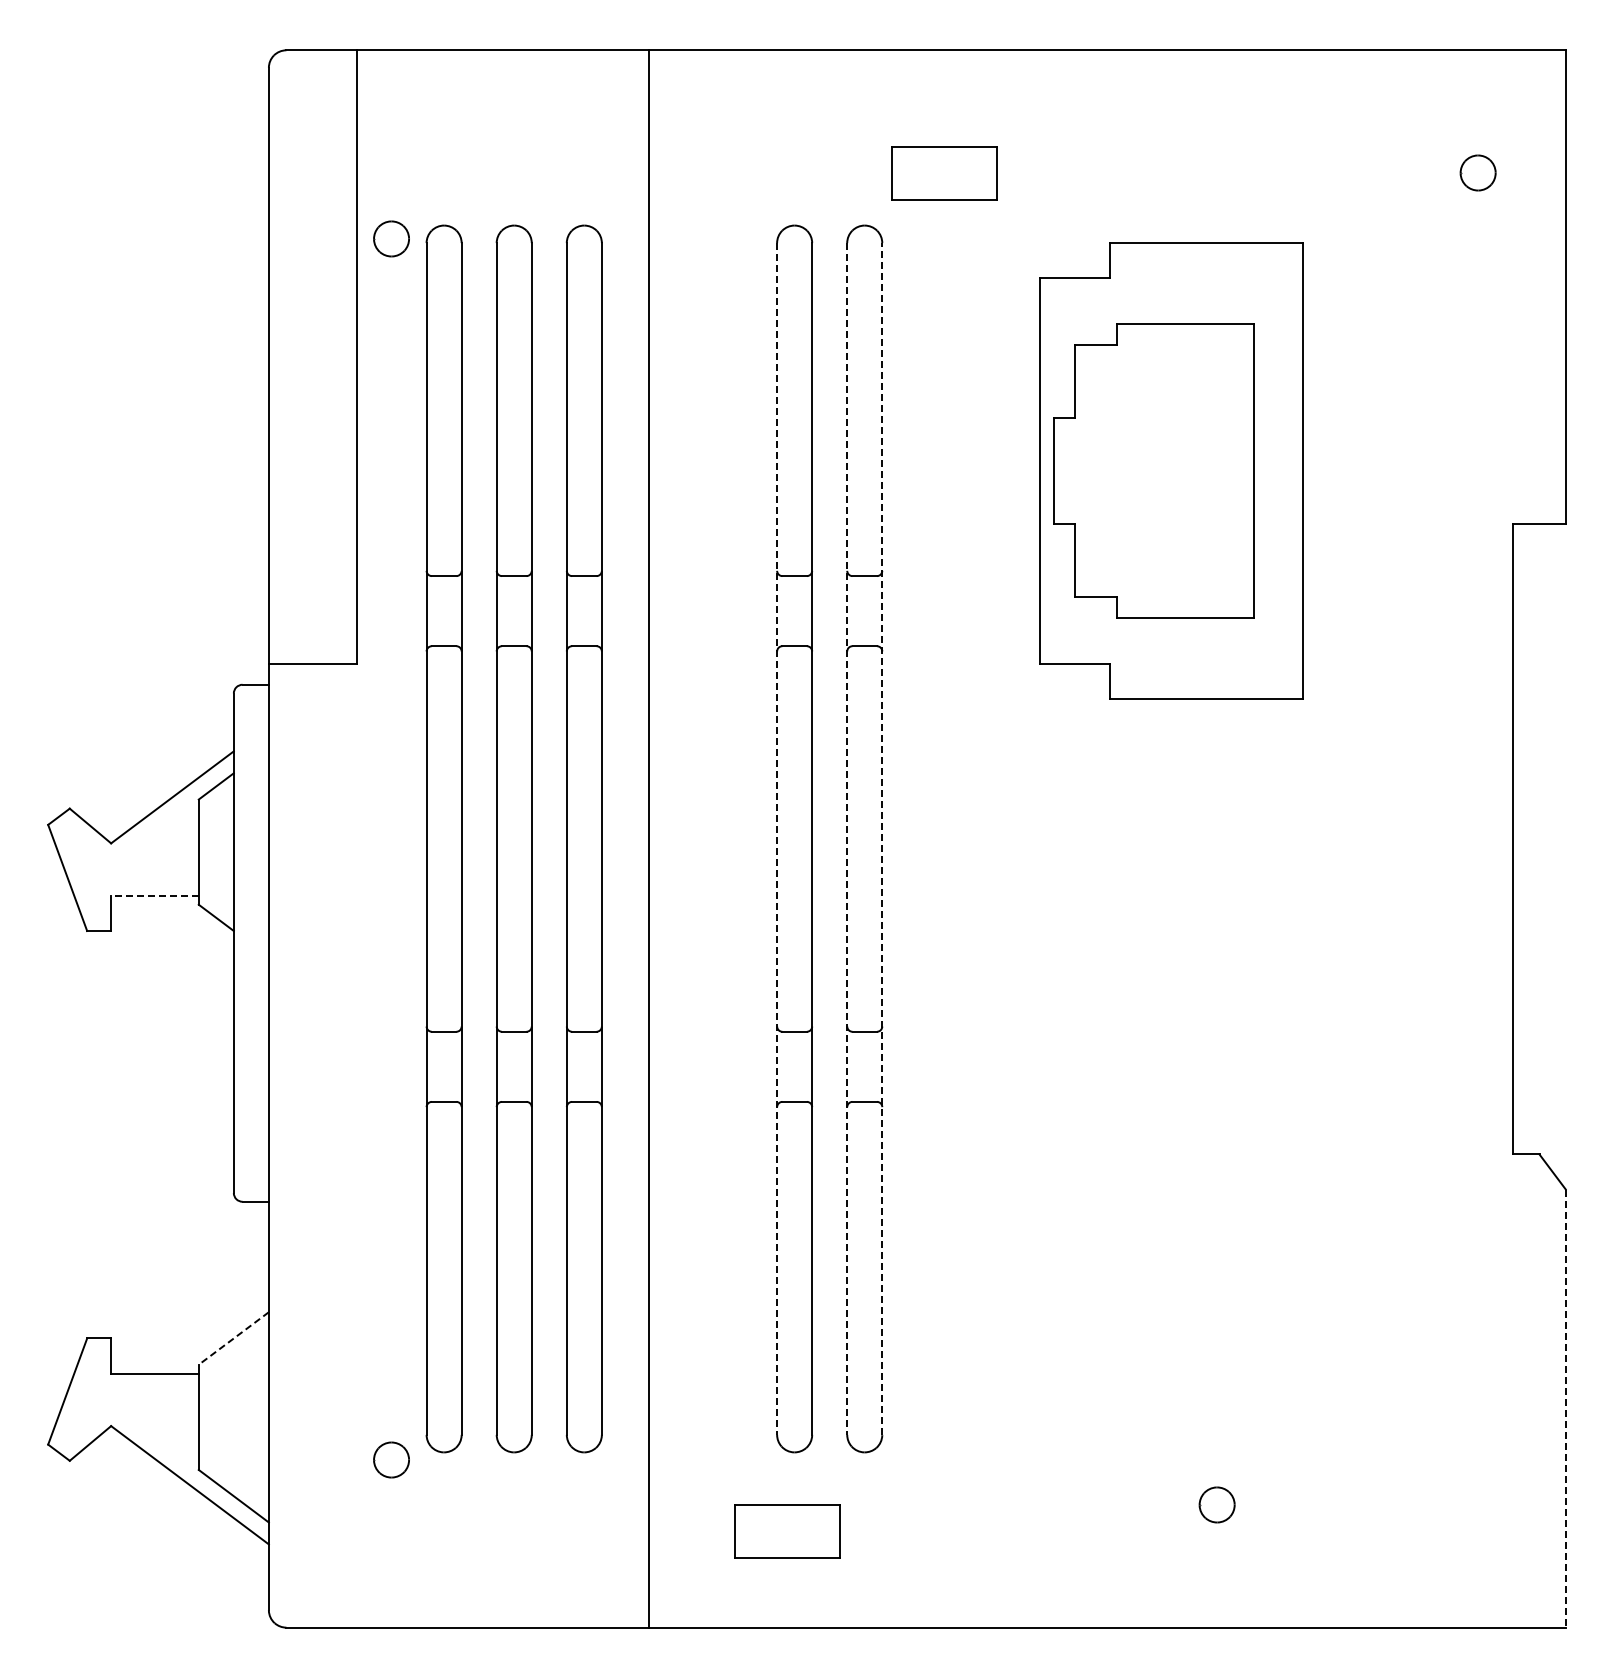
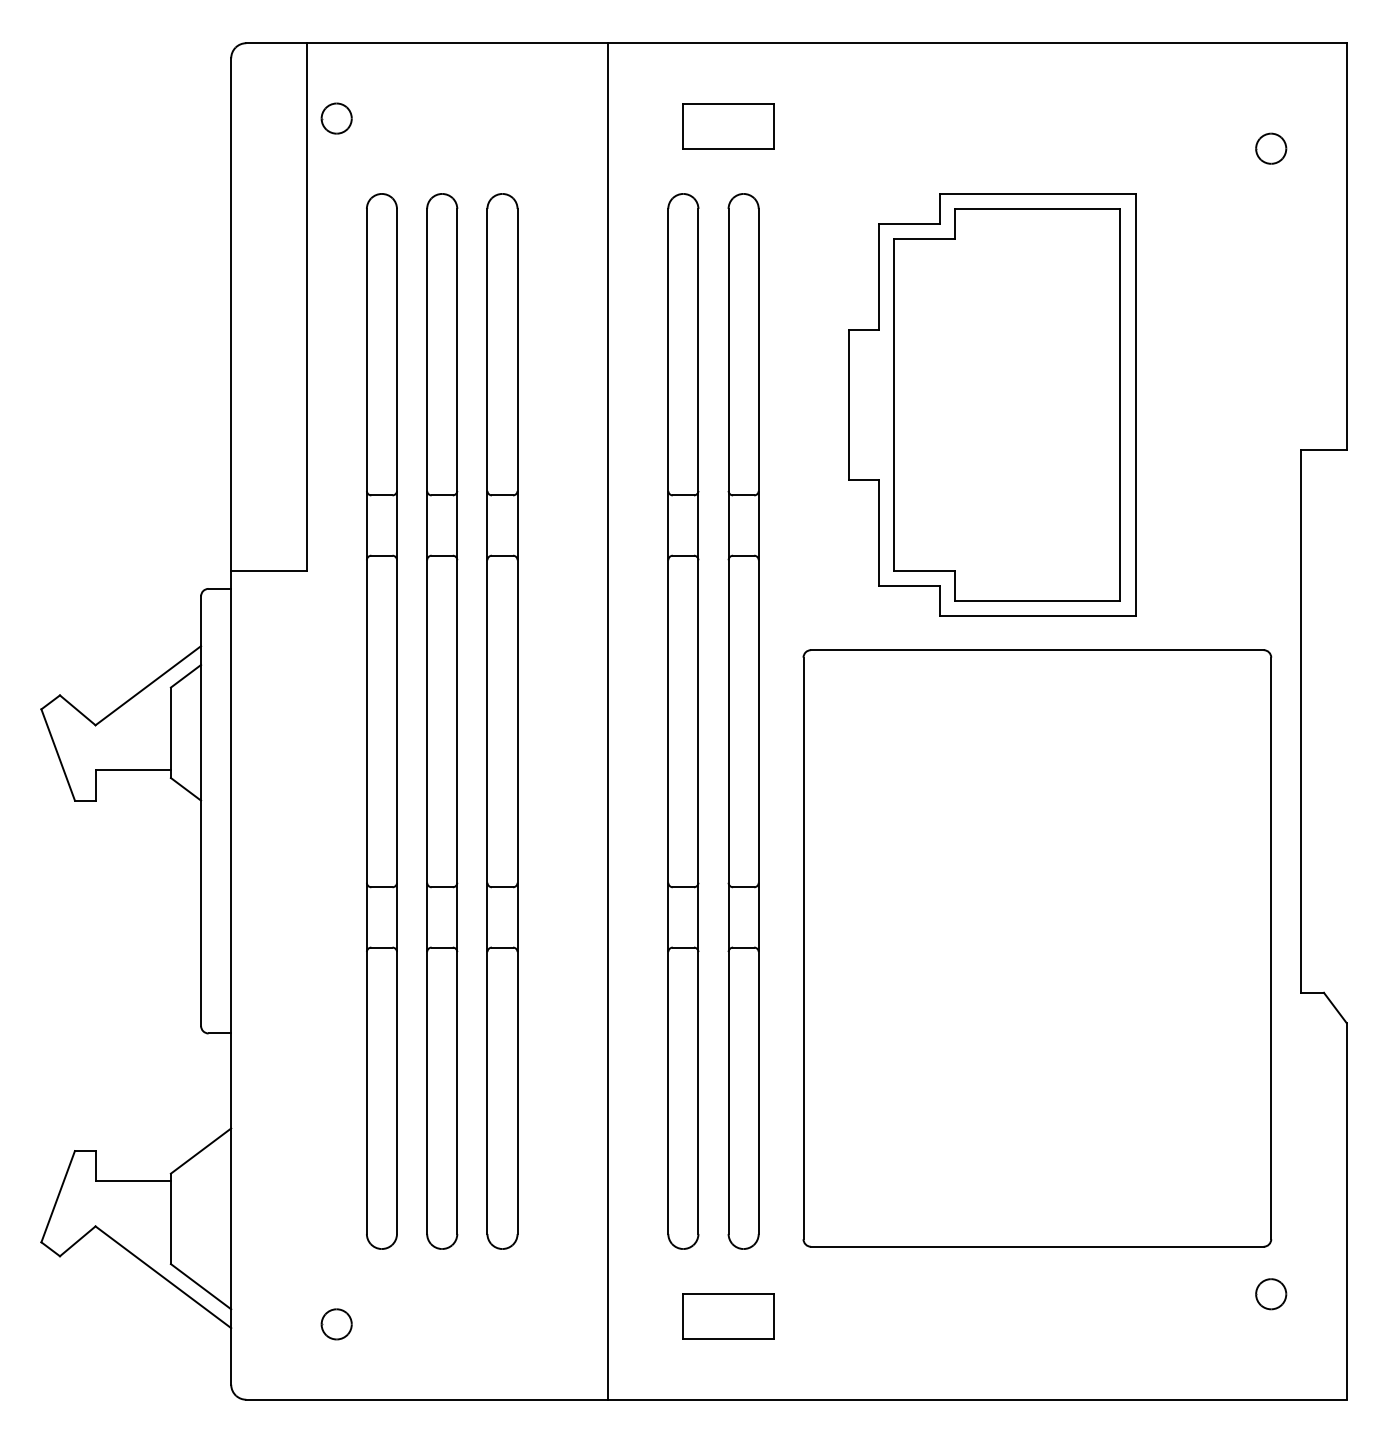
part: (944, 173) -> (728, 125), moved
part: (391, 238) -> (336, 118), moved
part: (1153, 470) -> (991, 404), size x1.67
line: (649, 838) -> (608, 721), moved
line: (777, 839) -> (668, 721), dashed -> solid
line: (847, 839) -> (728, 721), dashed -> solid
line: (882, 839) -> (758, 721), dashed -> solid
line: (154, 895) -> (132, 770), dashed -> solid
part: (1206, 1102) -> (1037, 948), added
line: (233, 1338) -> (200, 1151), dashed -> solid
line: (1565, 1408) -> (1346, 1211), dashed -> solid
part: (391, 1459) -> (336, 1323), moved
part: (1216, 1504) -> (1270, 1293), moved
part: (787, 1531) -> (728, 1317), moved

